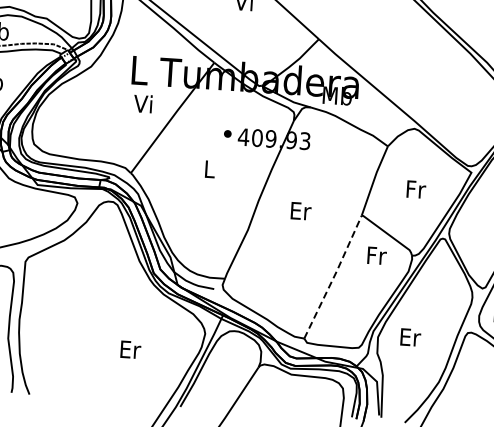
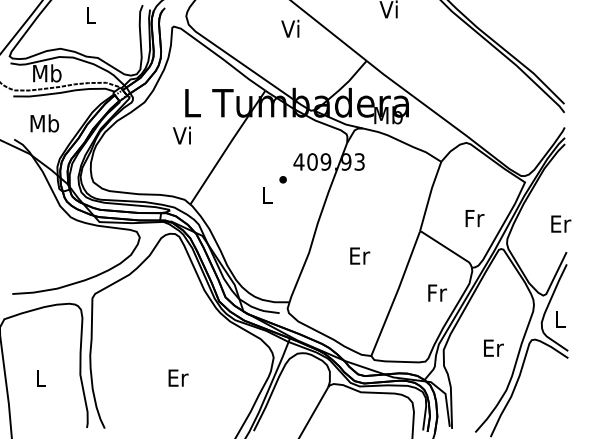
text: (142, 103) -> (181, 135), moved
part: (227, 133) -> (282, 179), moved
text: (415, 189) -> (474, 218), moved
text: (301, 210) -> (360, 255), moved
text: (377, 255) -> (437, 292), moved
line: (333, 276) -> (396, 293), dashed -> solid
text: (410, 336) -> (493, 347), moved
text: (130, 349) -> (178, 377), moved

